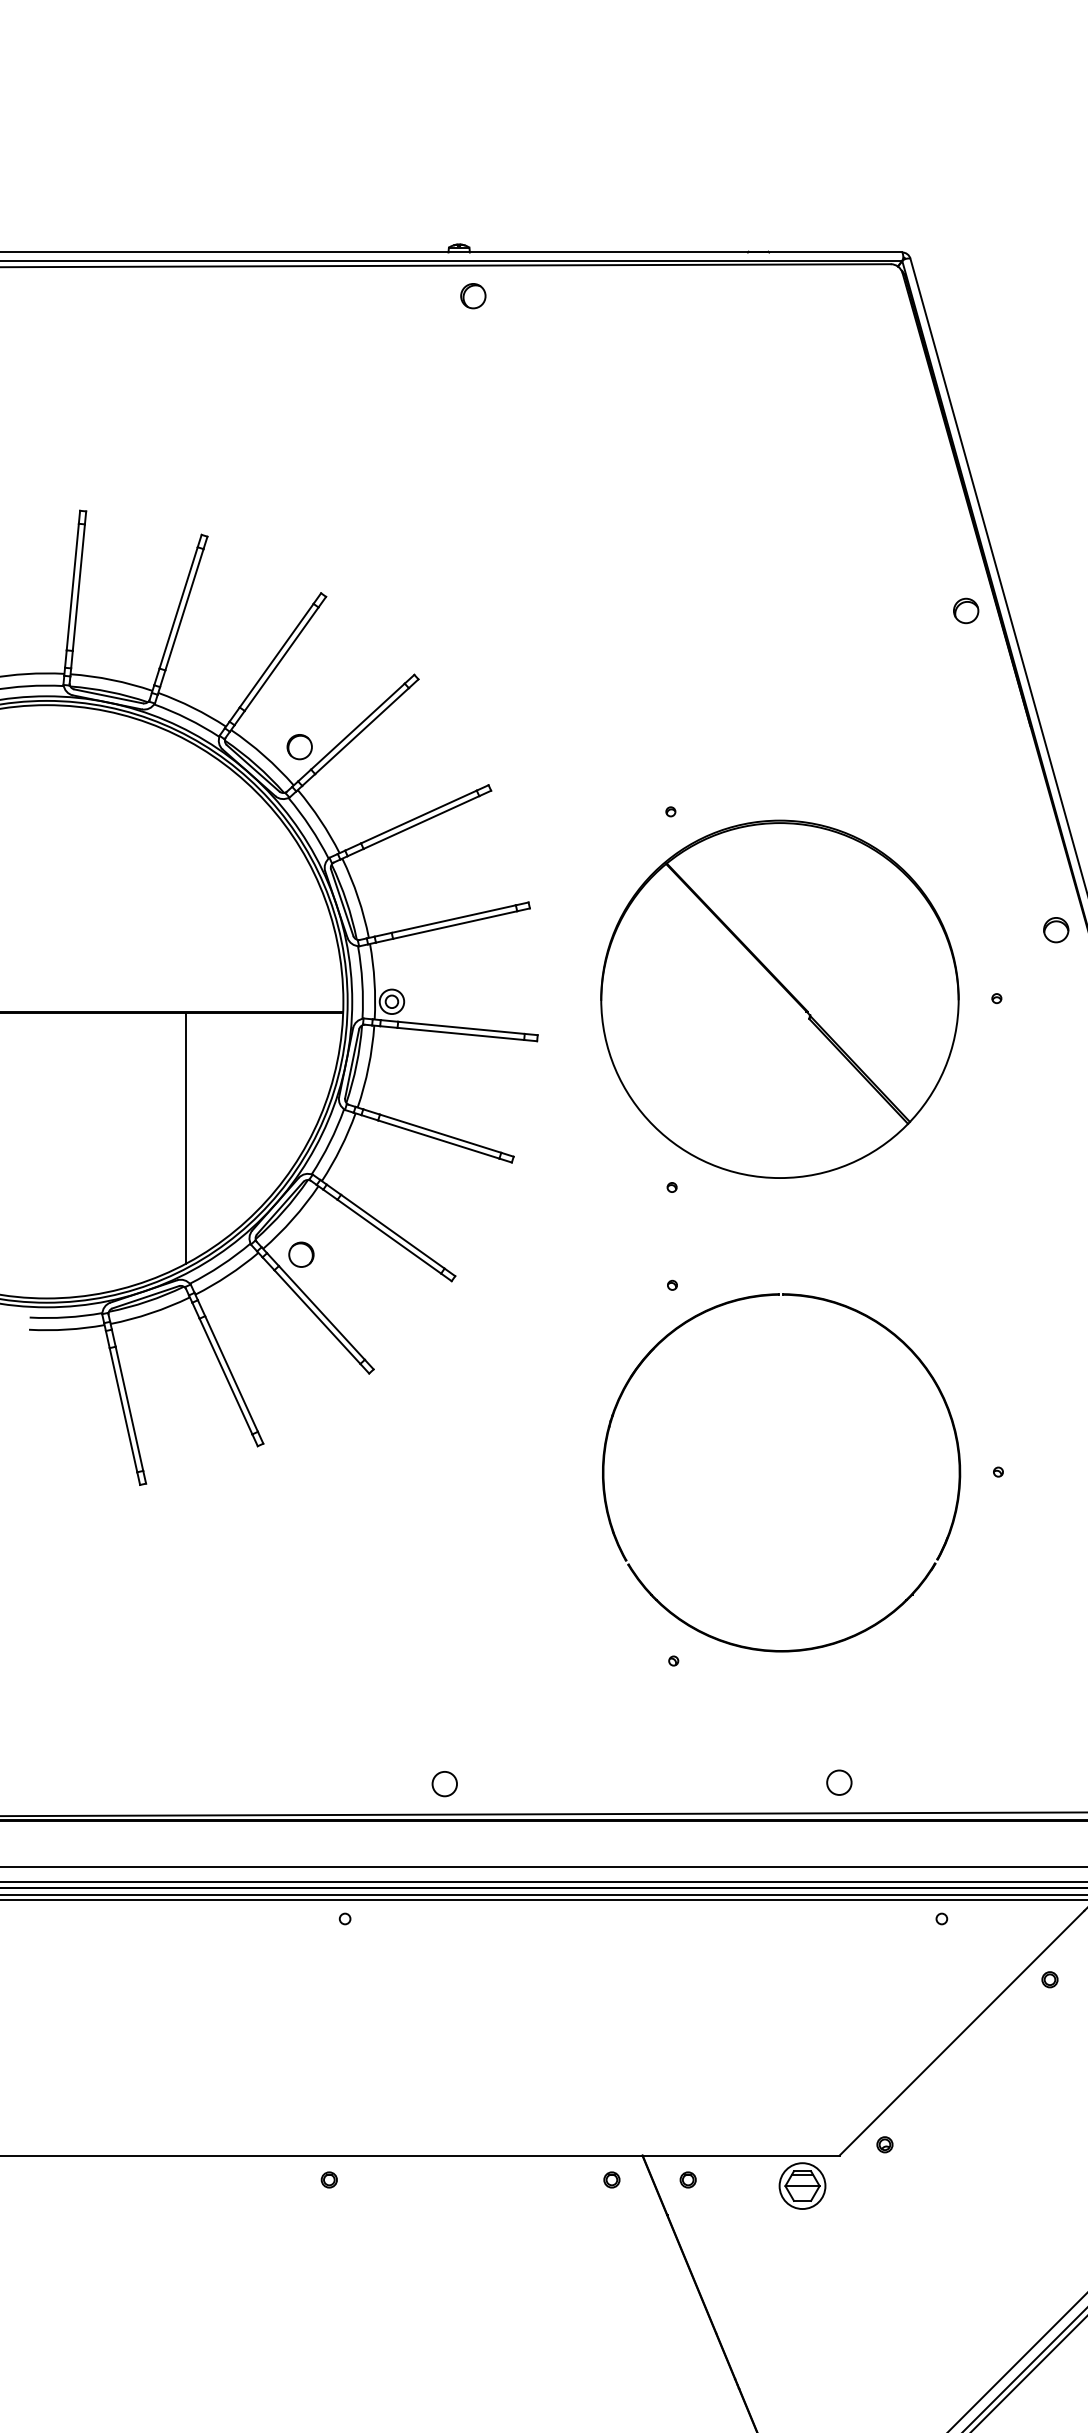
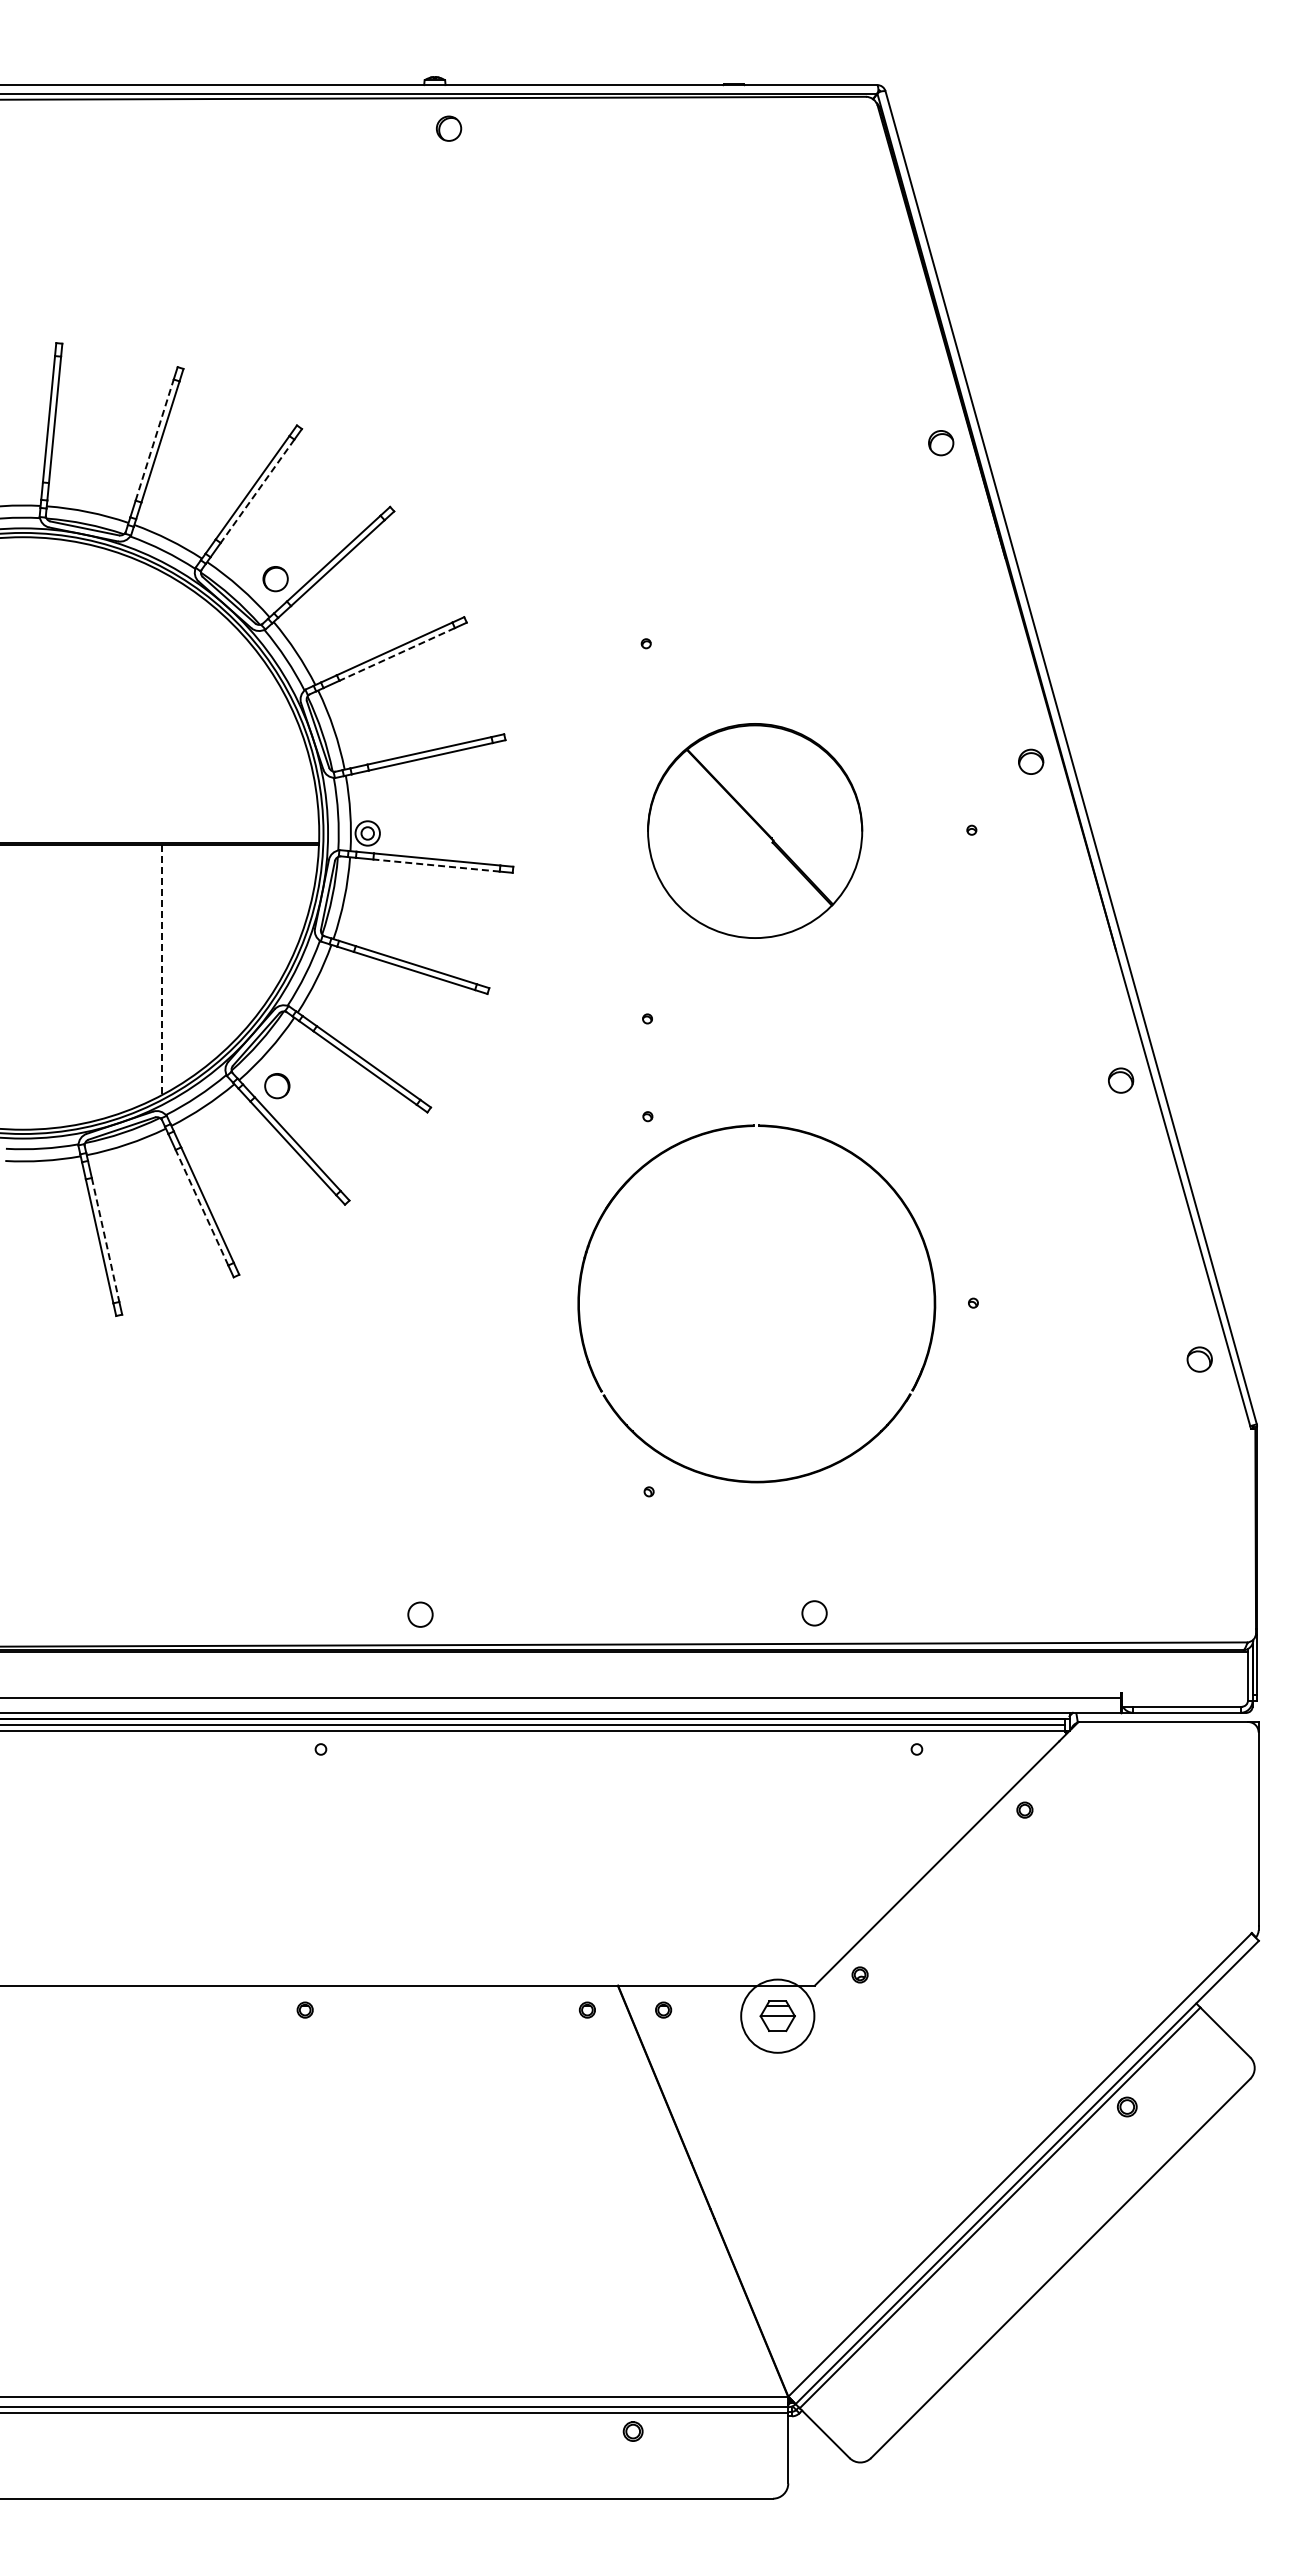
line: (178, 608) -> (154, 440), solid -> dashed
line: (281, 659) -> (257, 491), solid -> dashed
line: (421, 822) -> (397, 654), solid -> dashed
part: (779, 998) -> (754, 830), size x0.6
line: (460, 1033) -> (436, 865), solid -> dashed
line: (186, 1139) -> (162, 970), solid -> dashed
line: (225, 1376) -> (201, 1207), solid -> dashed
line: (129, 1409) -> (105, 1240), solid -> dashed
circle: (802, 2186) -> (777, 2016), size x1.6

